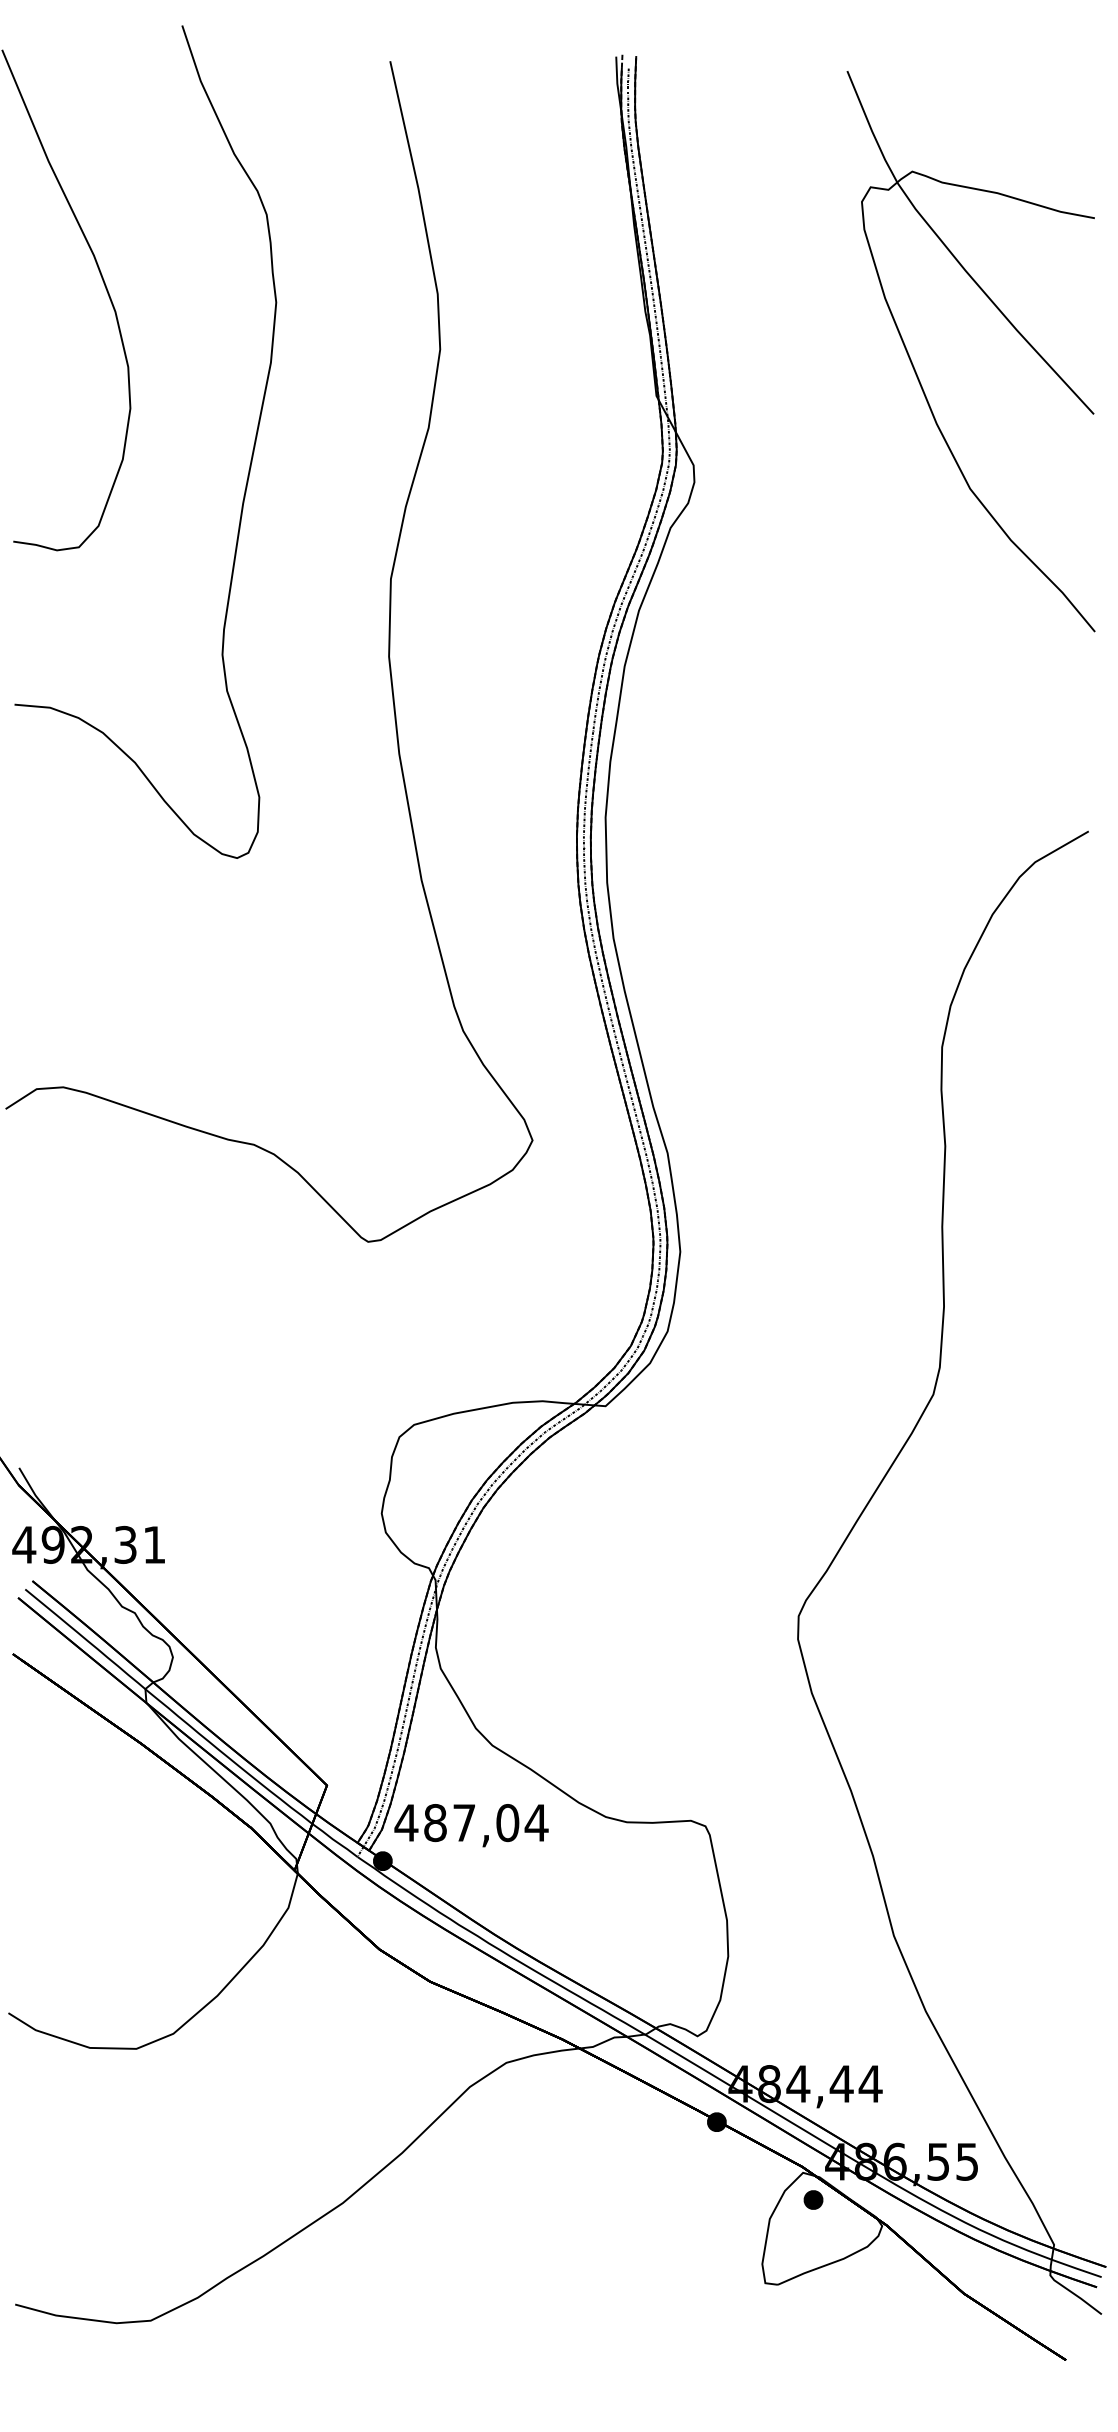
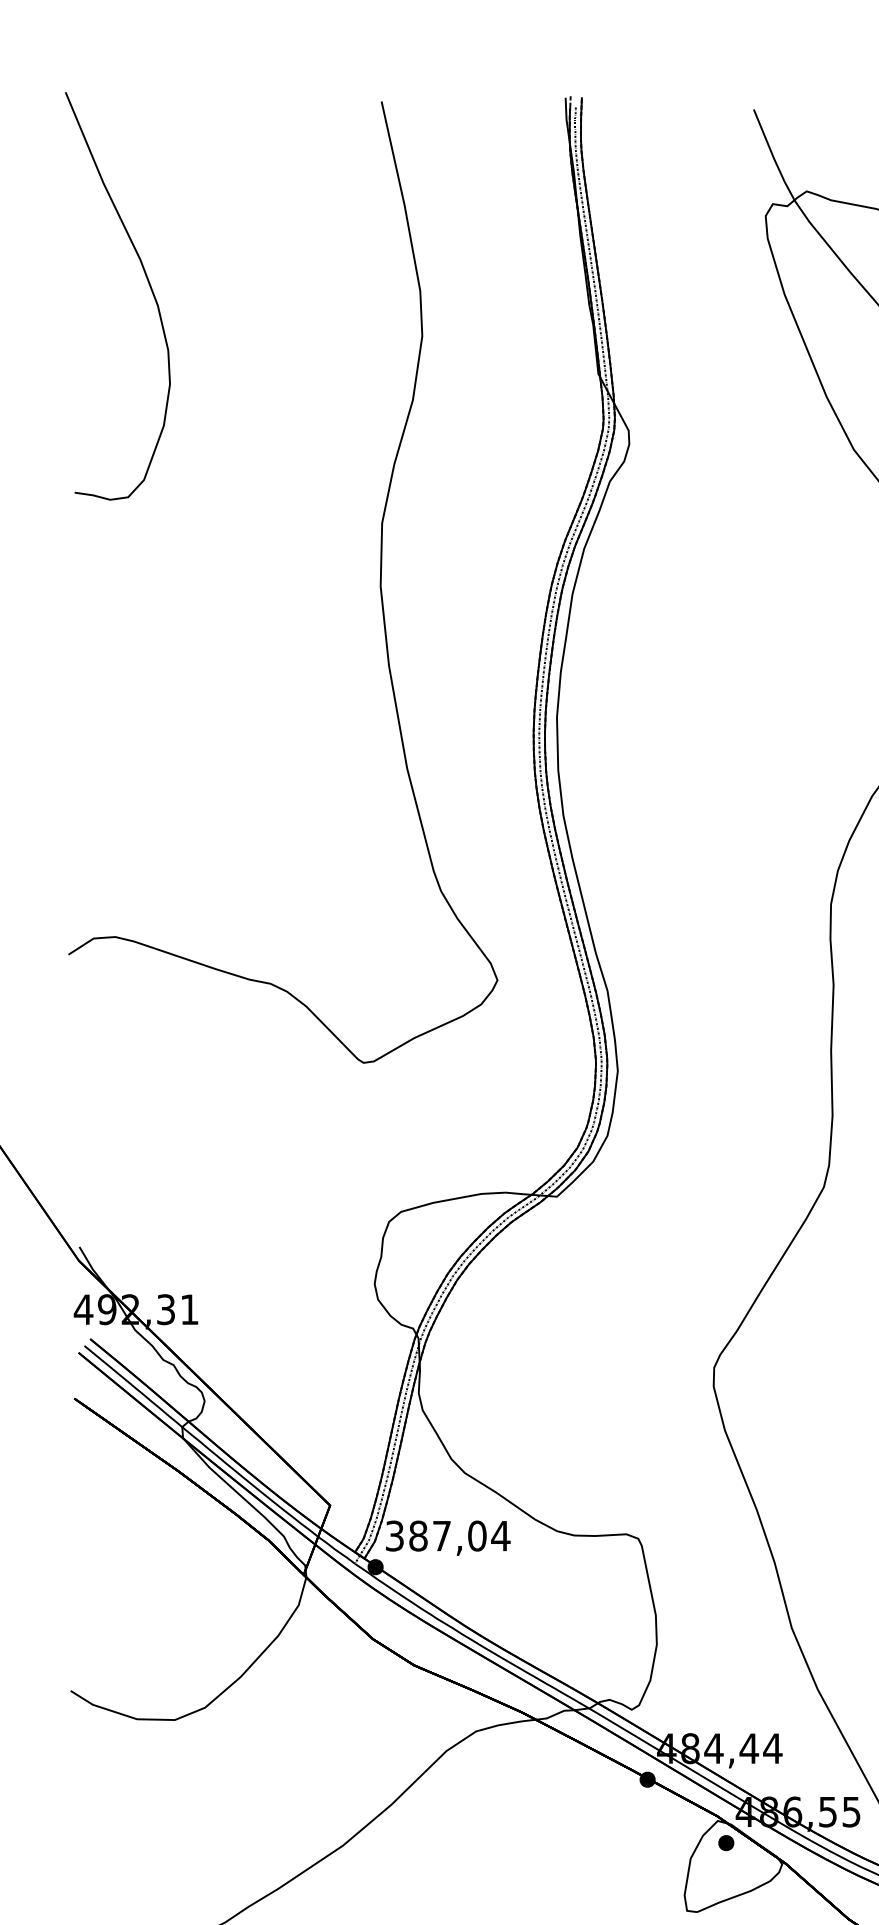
curve: (250, 459) -> (267, 425), removed
text: (406, 1823) -> (394, 1536), 487,04 -> 387,04

